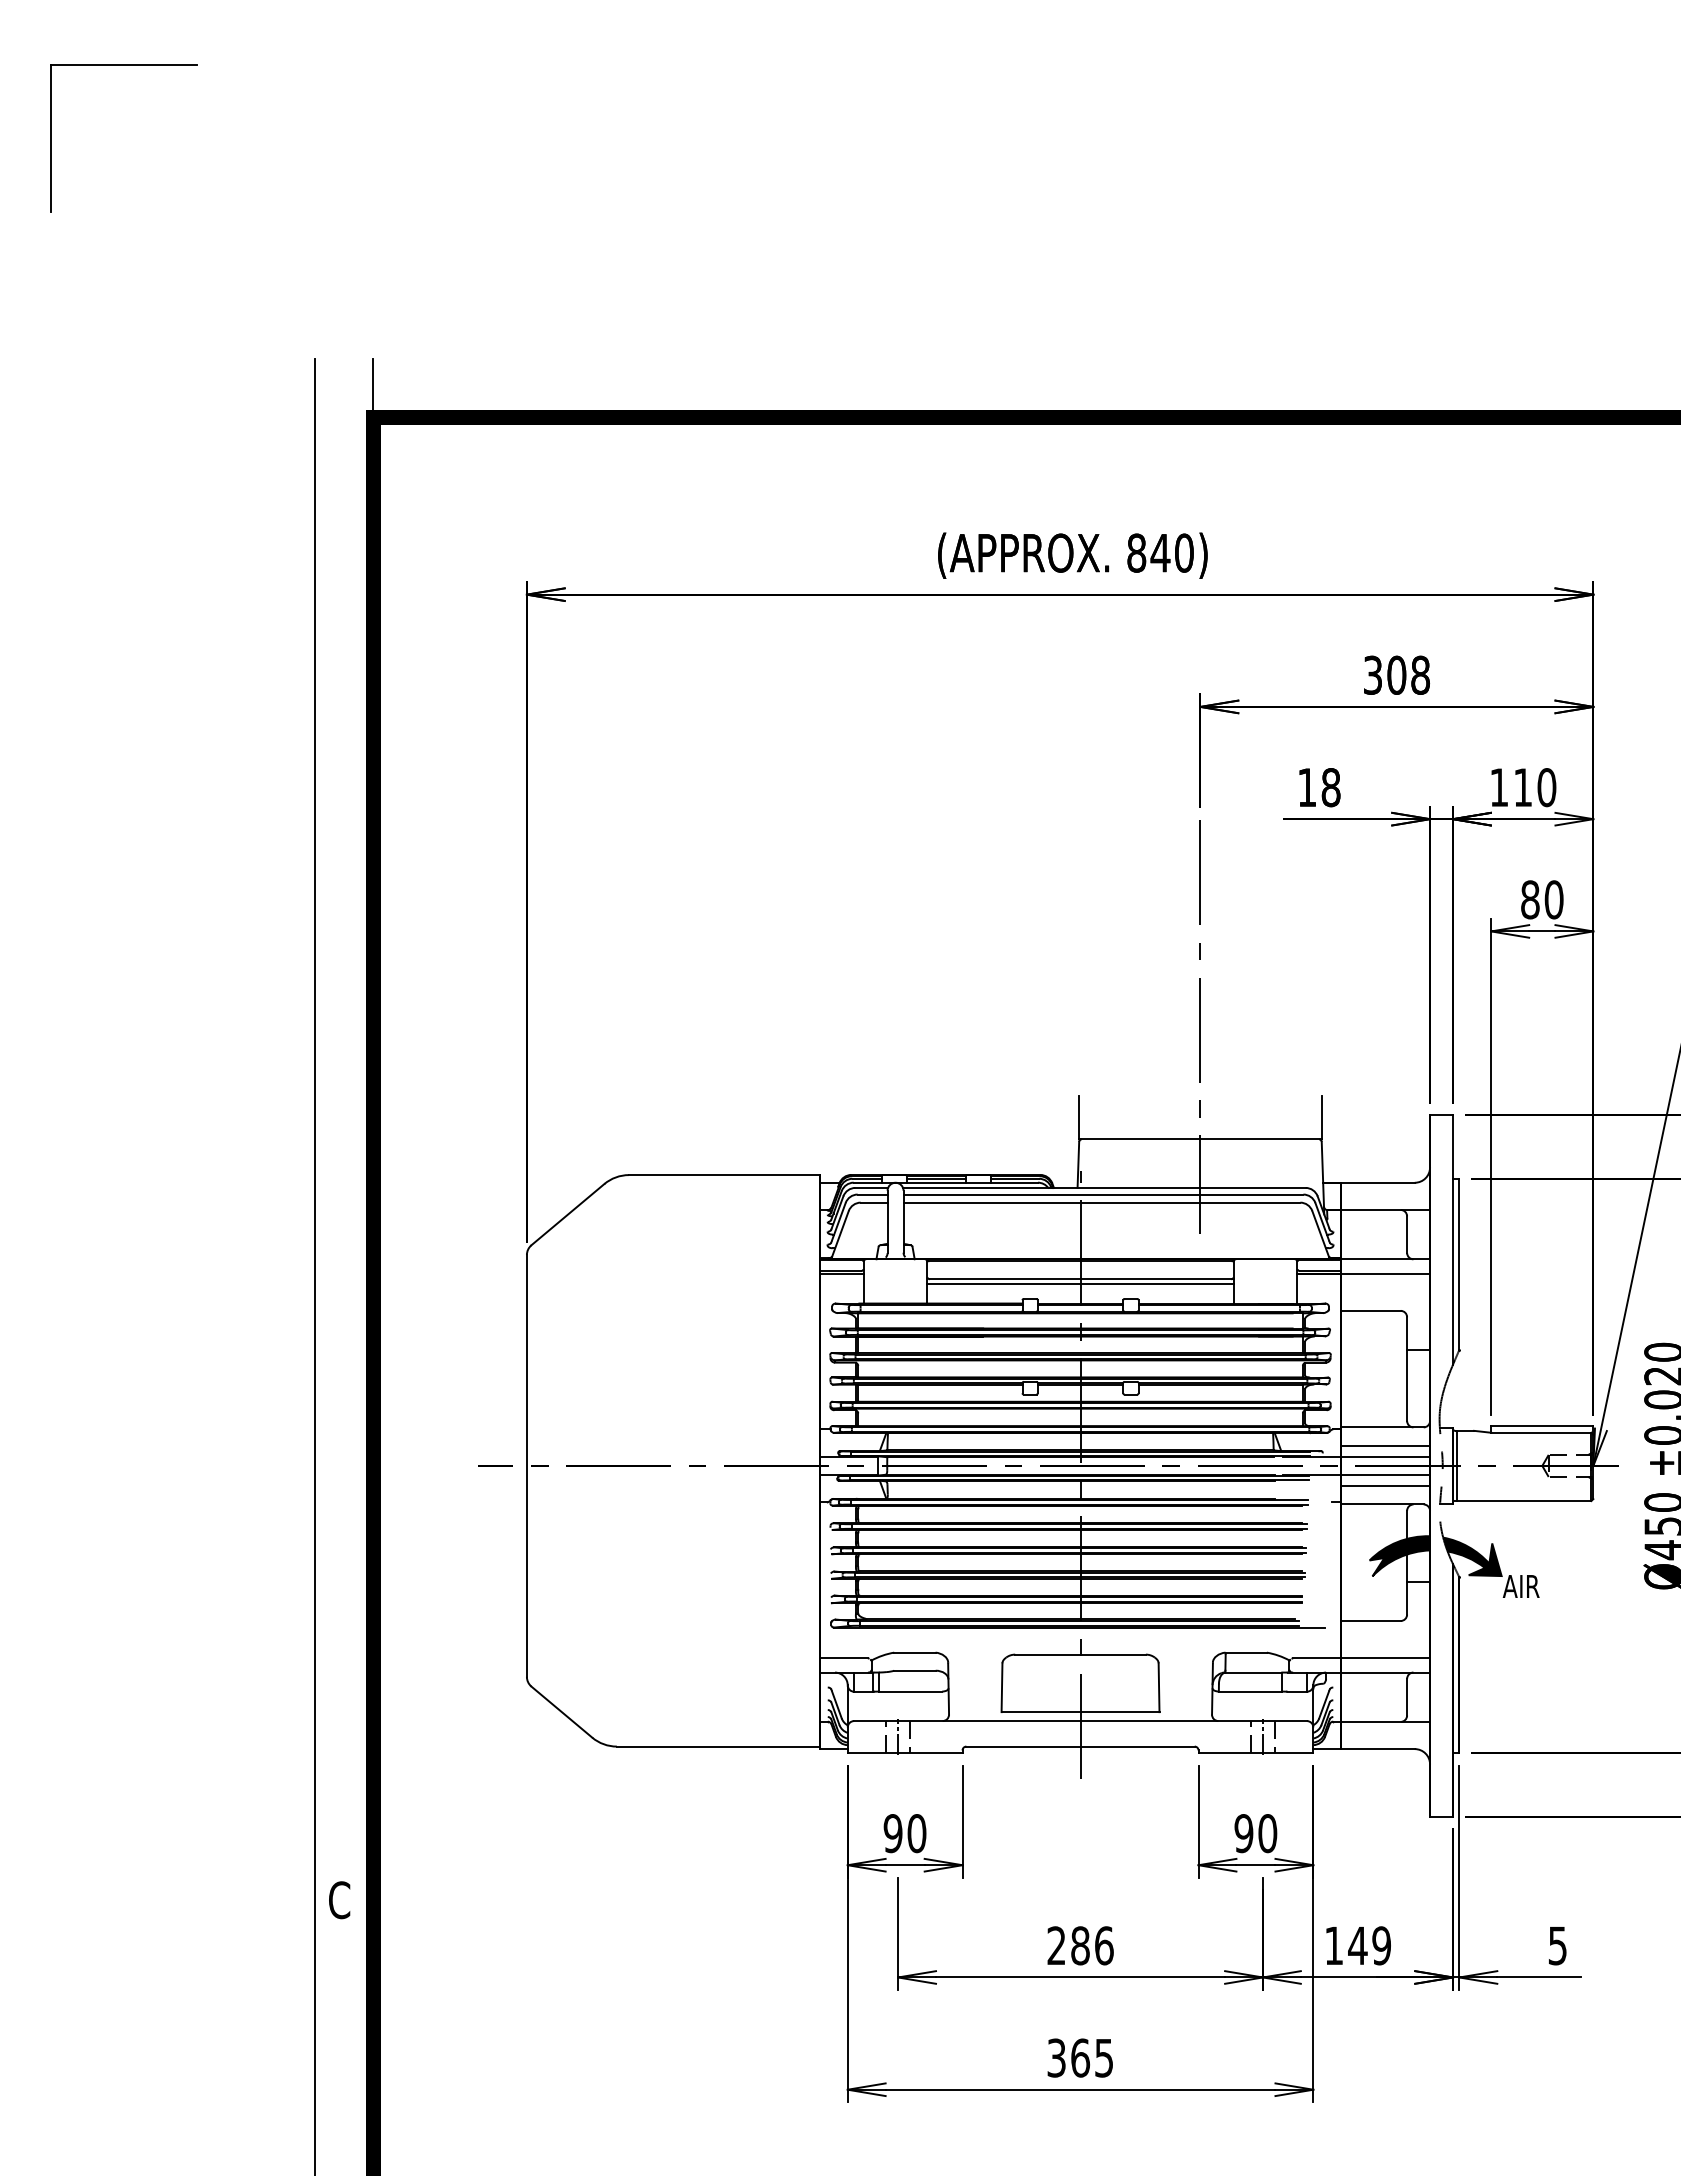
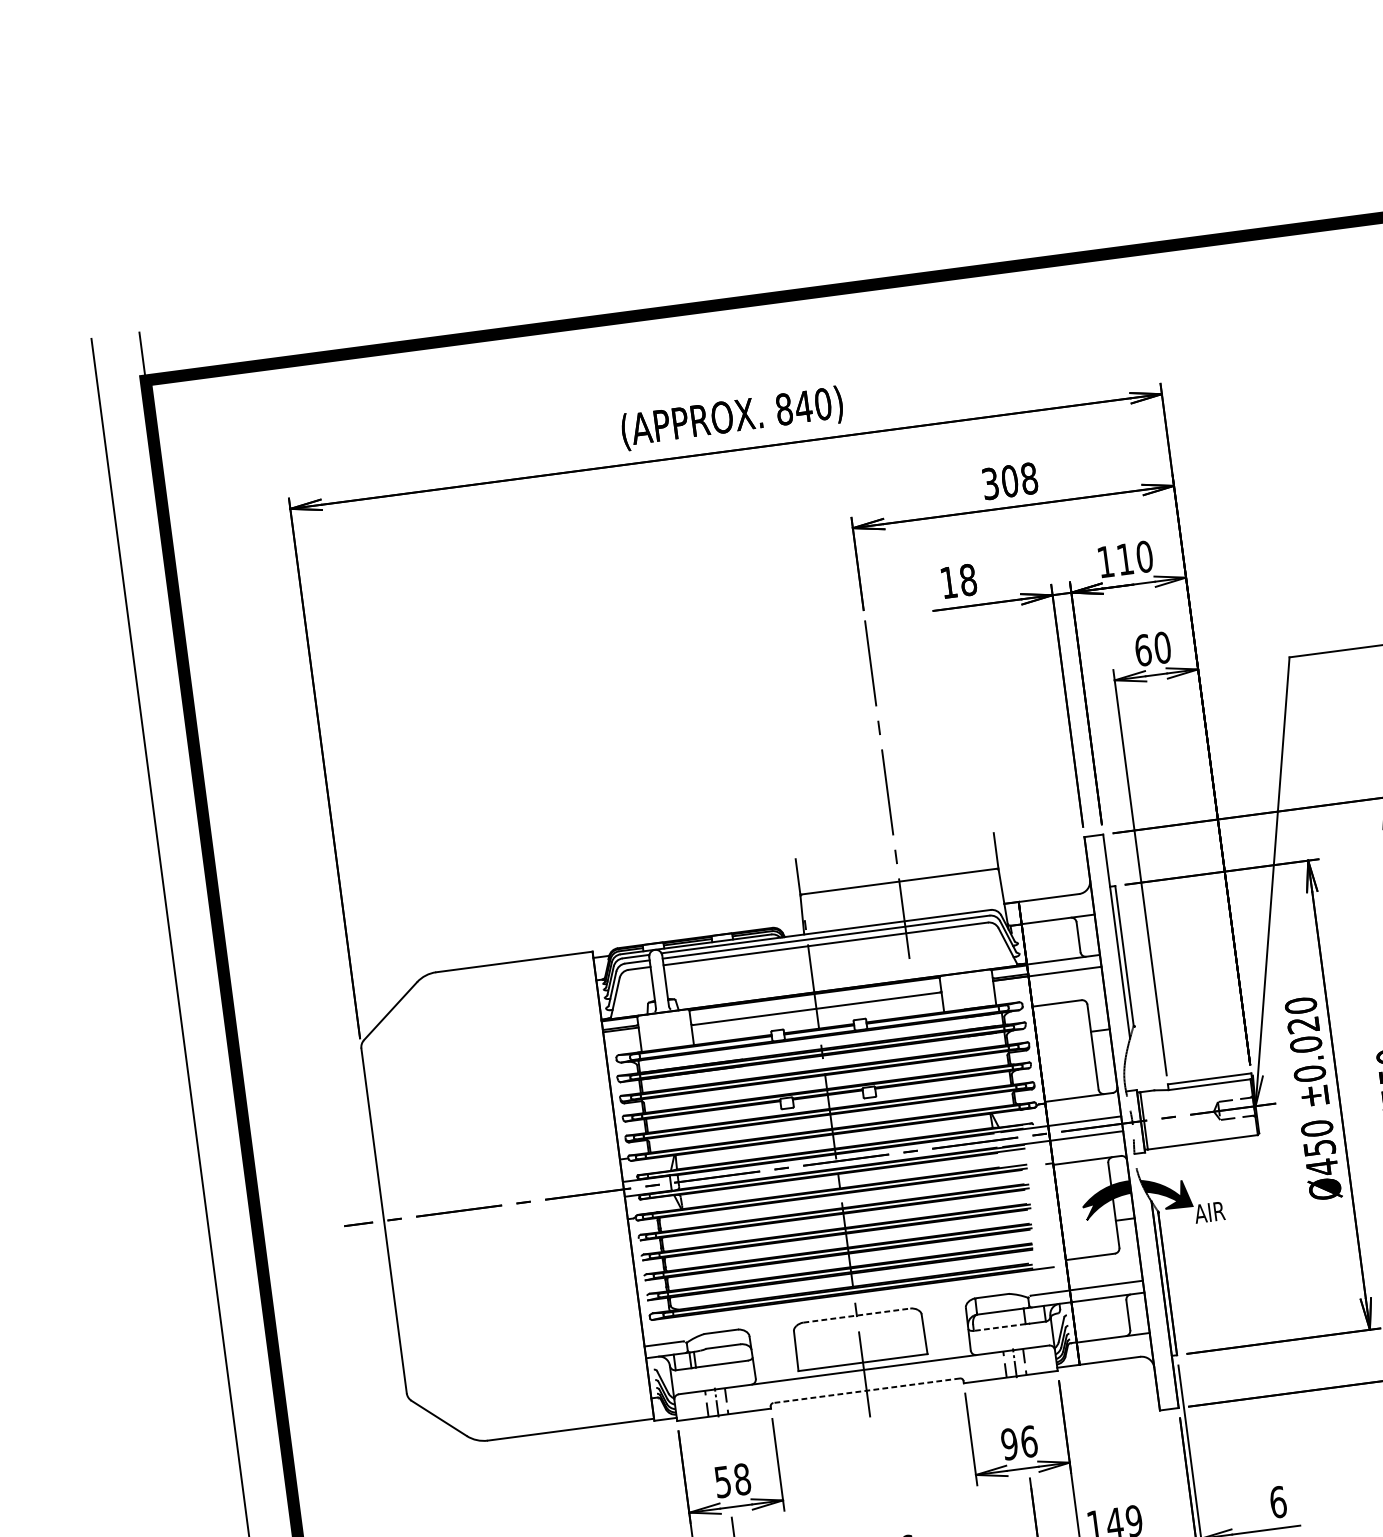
text: (1530, 899) -> (1143, 650), 80 -> 60
line: (1080, 1283) -> (816, 1012), removed
line: (1385, 1445) -> (1083, 1111), removed
line: (1385, 1486) -> (1087, 1145), removed
line: (1081, 1654) -> (857, 1315), solid -> dashed
line: (1250, 1691) -> (999, 1327), solid -> dashed
line: (1080, 1746) -> (866, 1390), solid -> dashed
text: (904, 1833) -> (732, 1480), 90 -> 58
text: (1267, 1833) -> (1028, 1441), 90 -> 96
text: (1557, 1945) -> (1277, 1501), 5 -> 6

